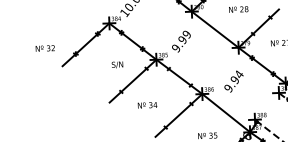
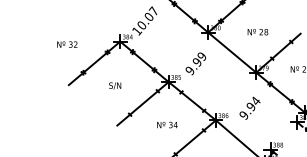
text: (45, 48) -> (67, 44), moved
text: (117, 64) -> (115, 85), moved
text: (147, 104) -> (167, 124), moved

